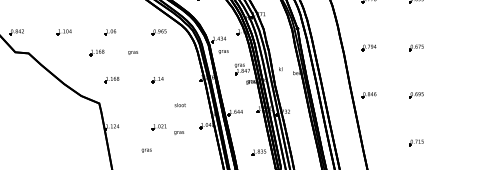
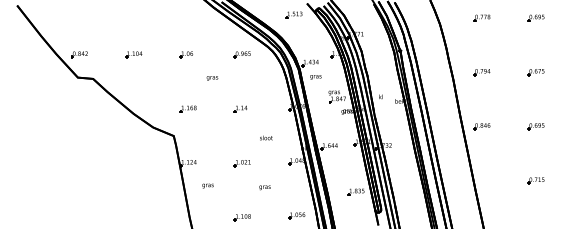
part: (96, 52) -> (170, 77), removed
text: (178, 132) -> (264, 187), moved
text: (146, 150) -> (207, 185), moved

